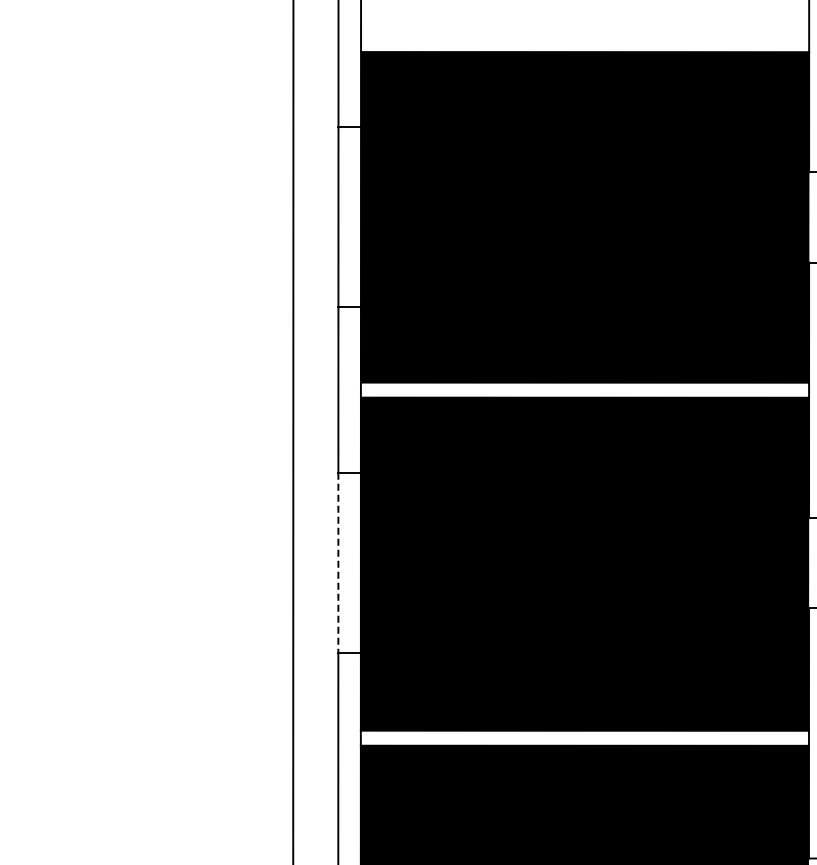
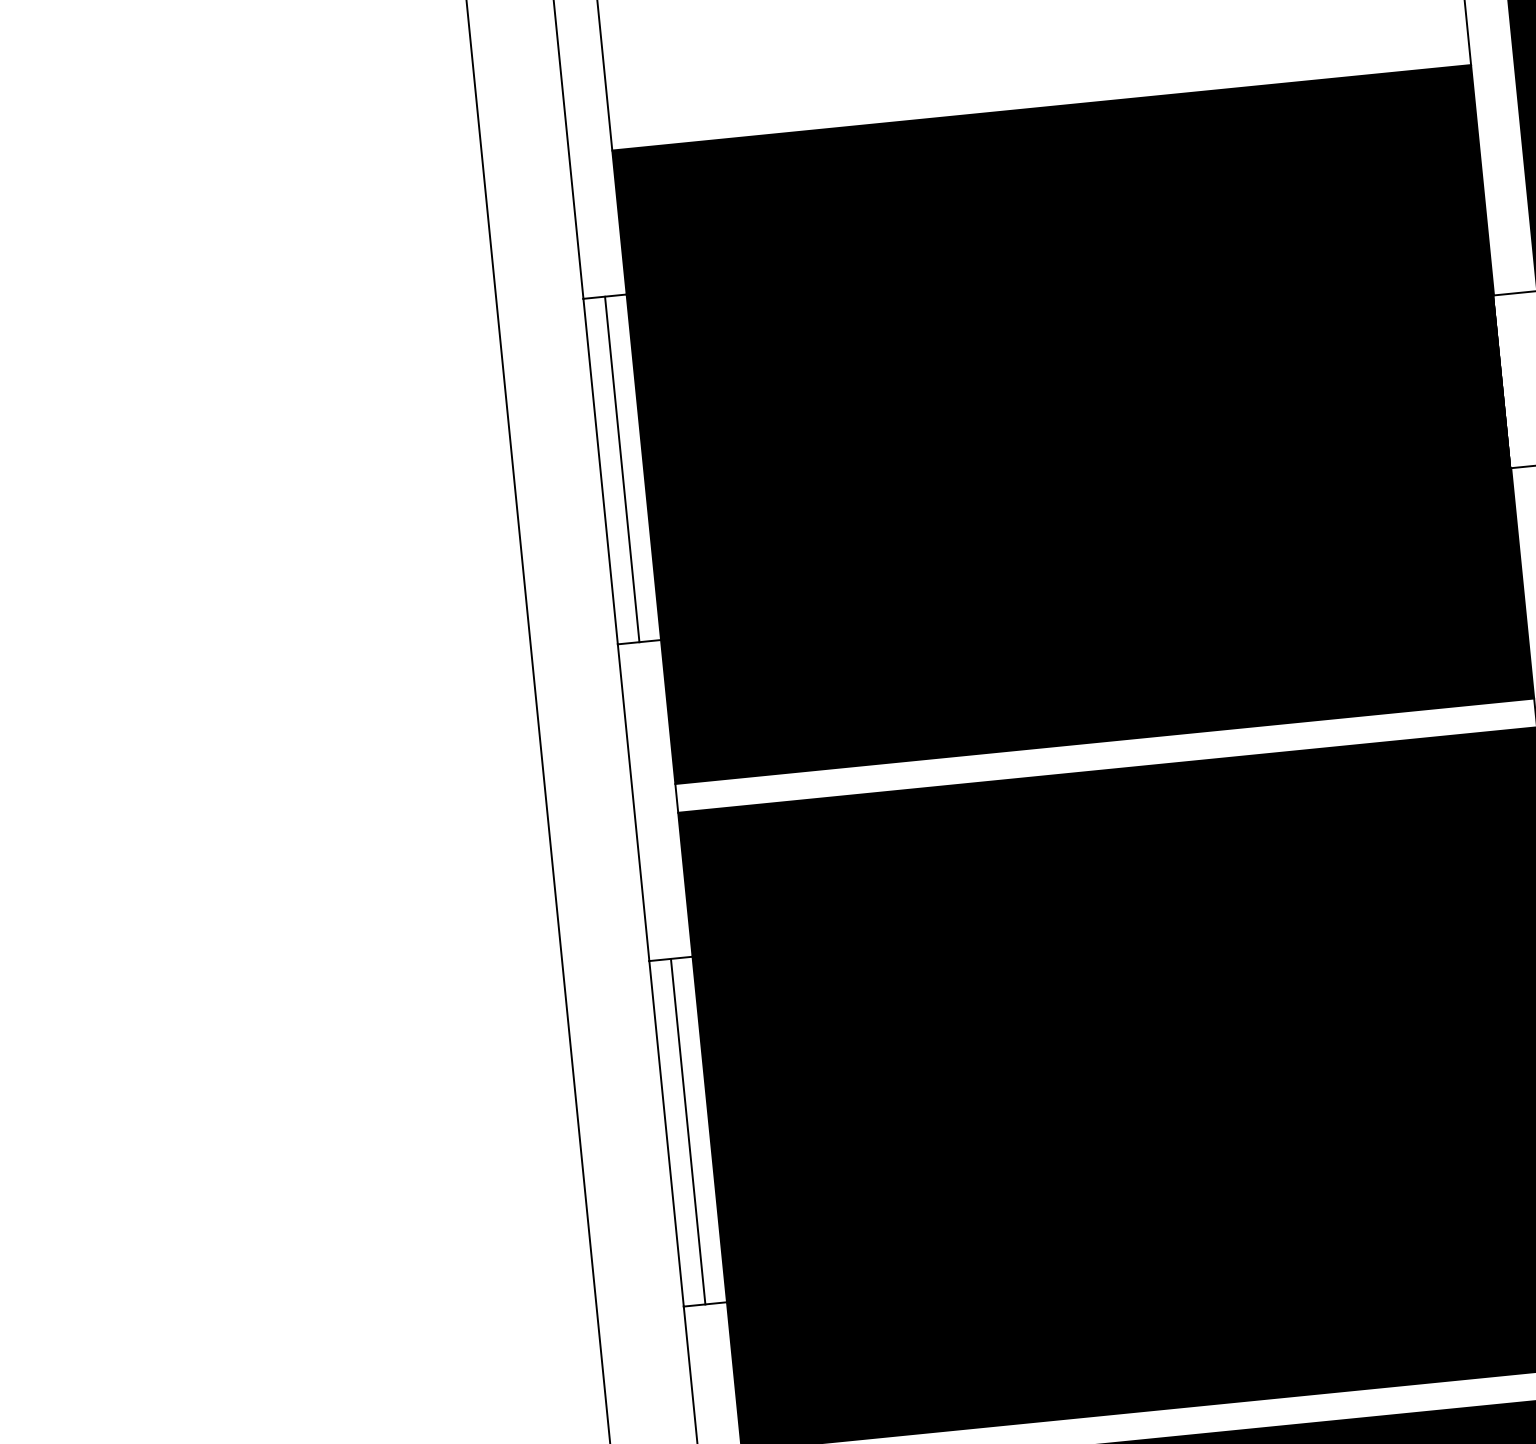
line: (349, 217) -> (621, 469), added
line: (349, 562) -> (687, 1130), added
line: (338, 563) -> (666, 1134), dashed -> solid

